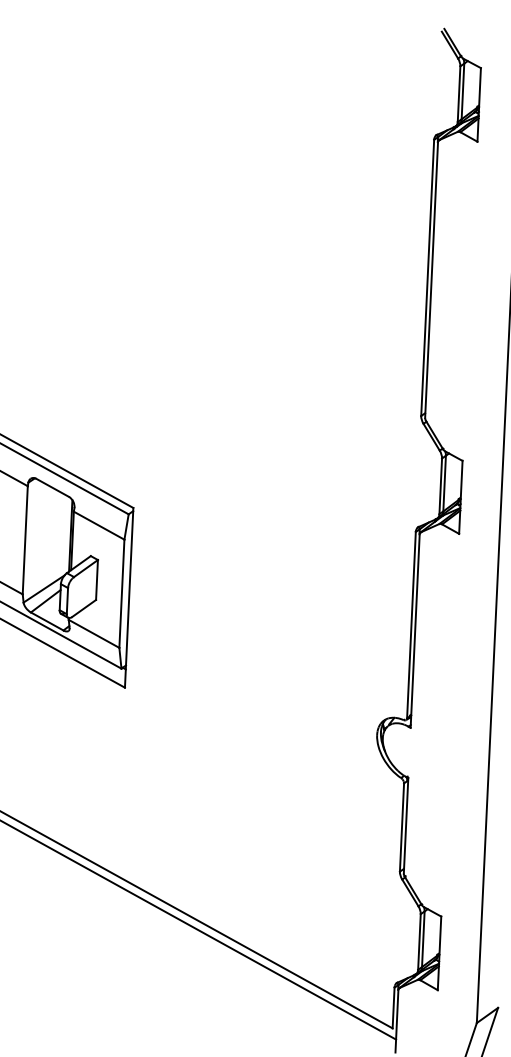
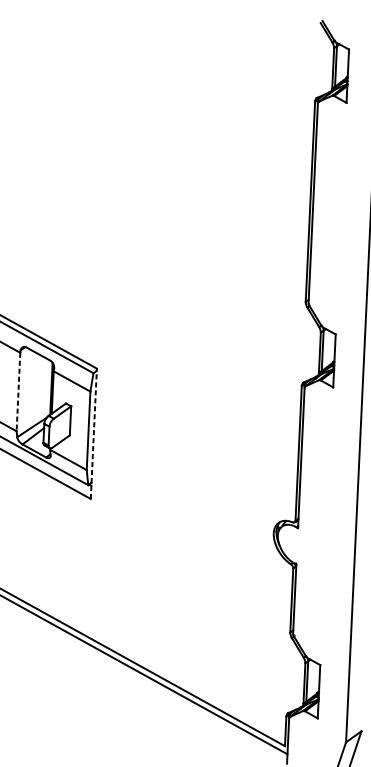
line: (25, 540) -> (18, 392), solid -> dashed
line: (129, 597) -> (94, 433), solid -> dashed

